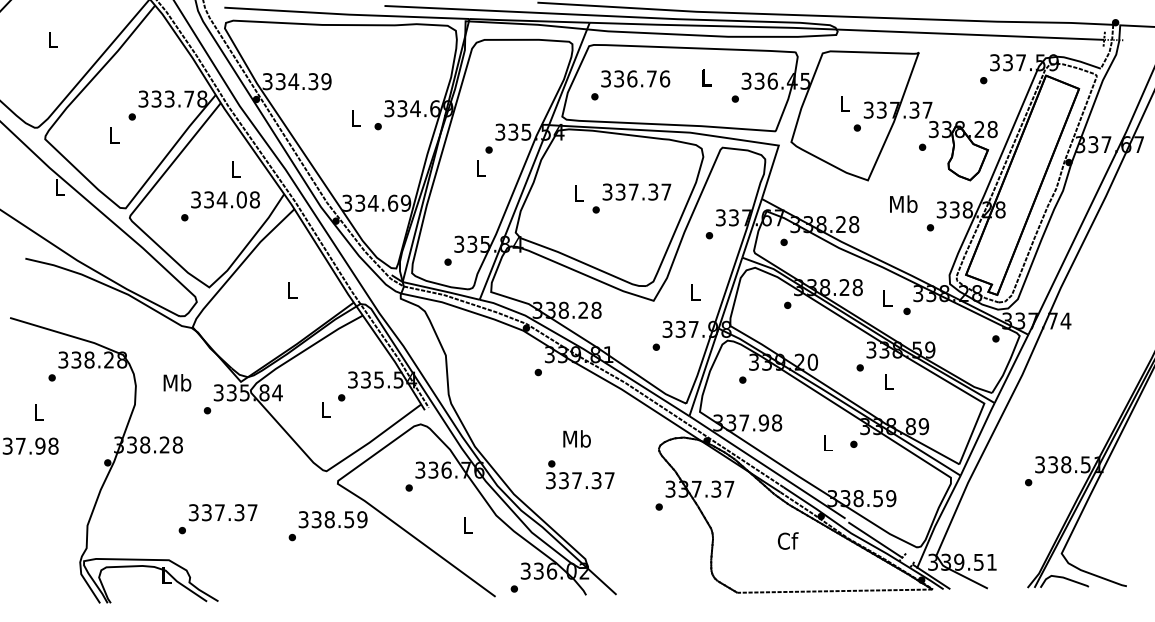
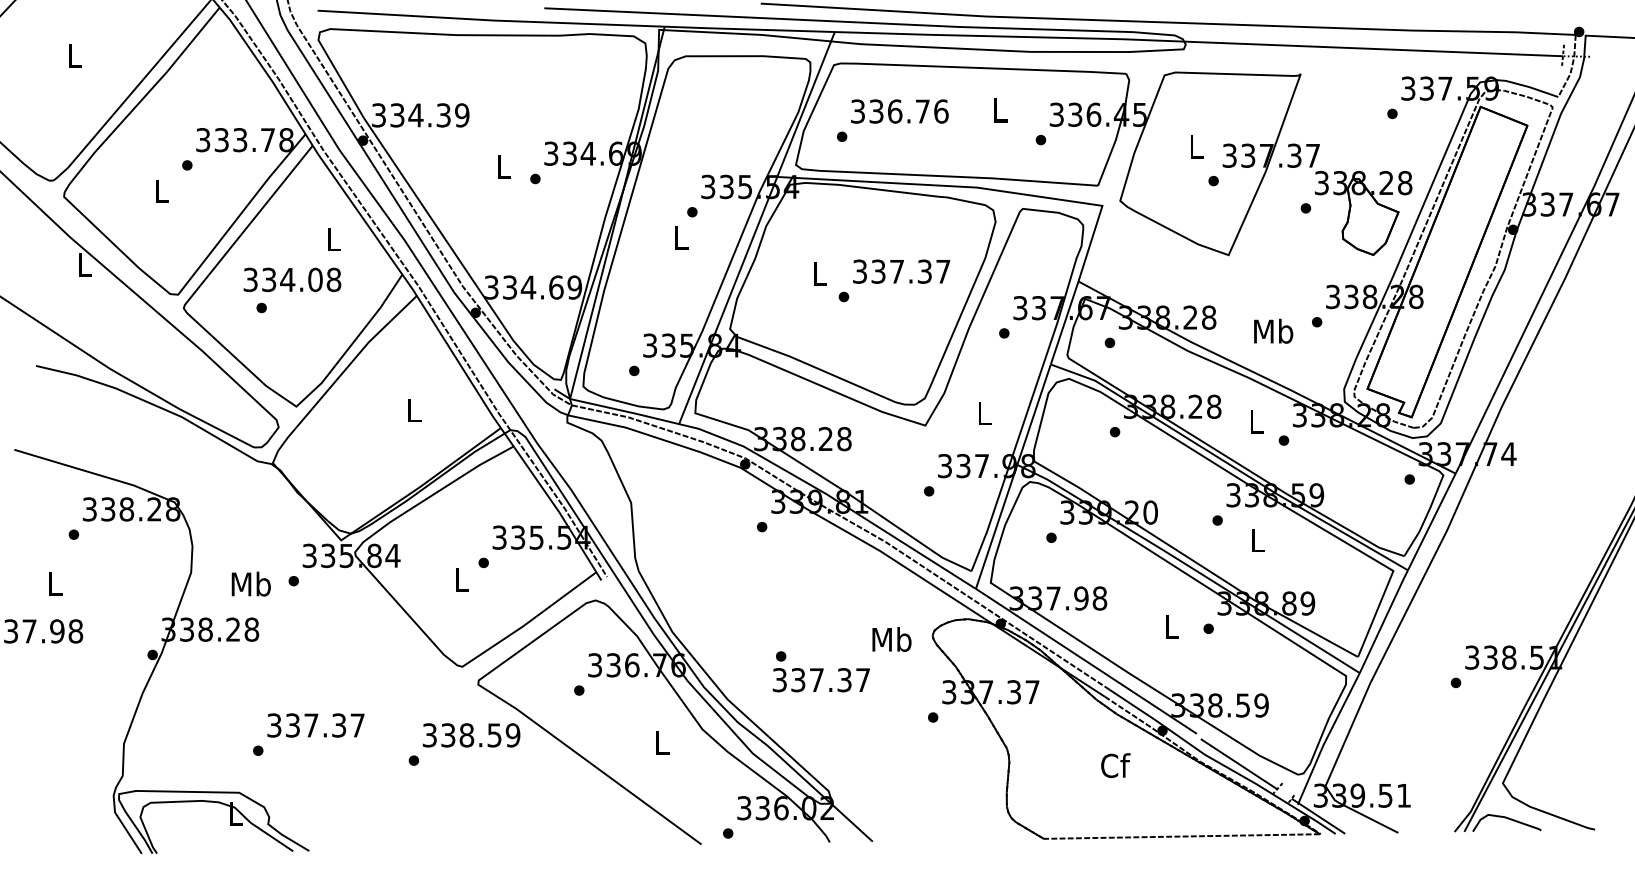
text: (225, 199) -> (292, 279), moved
text: (903, 203) -> (1273, 330), moved
text: (177, 382) -> (251, 583), moved
text: (576, 438) -> (891, 638), moved

